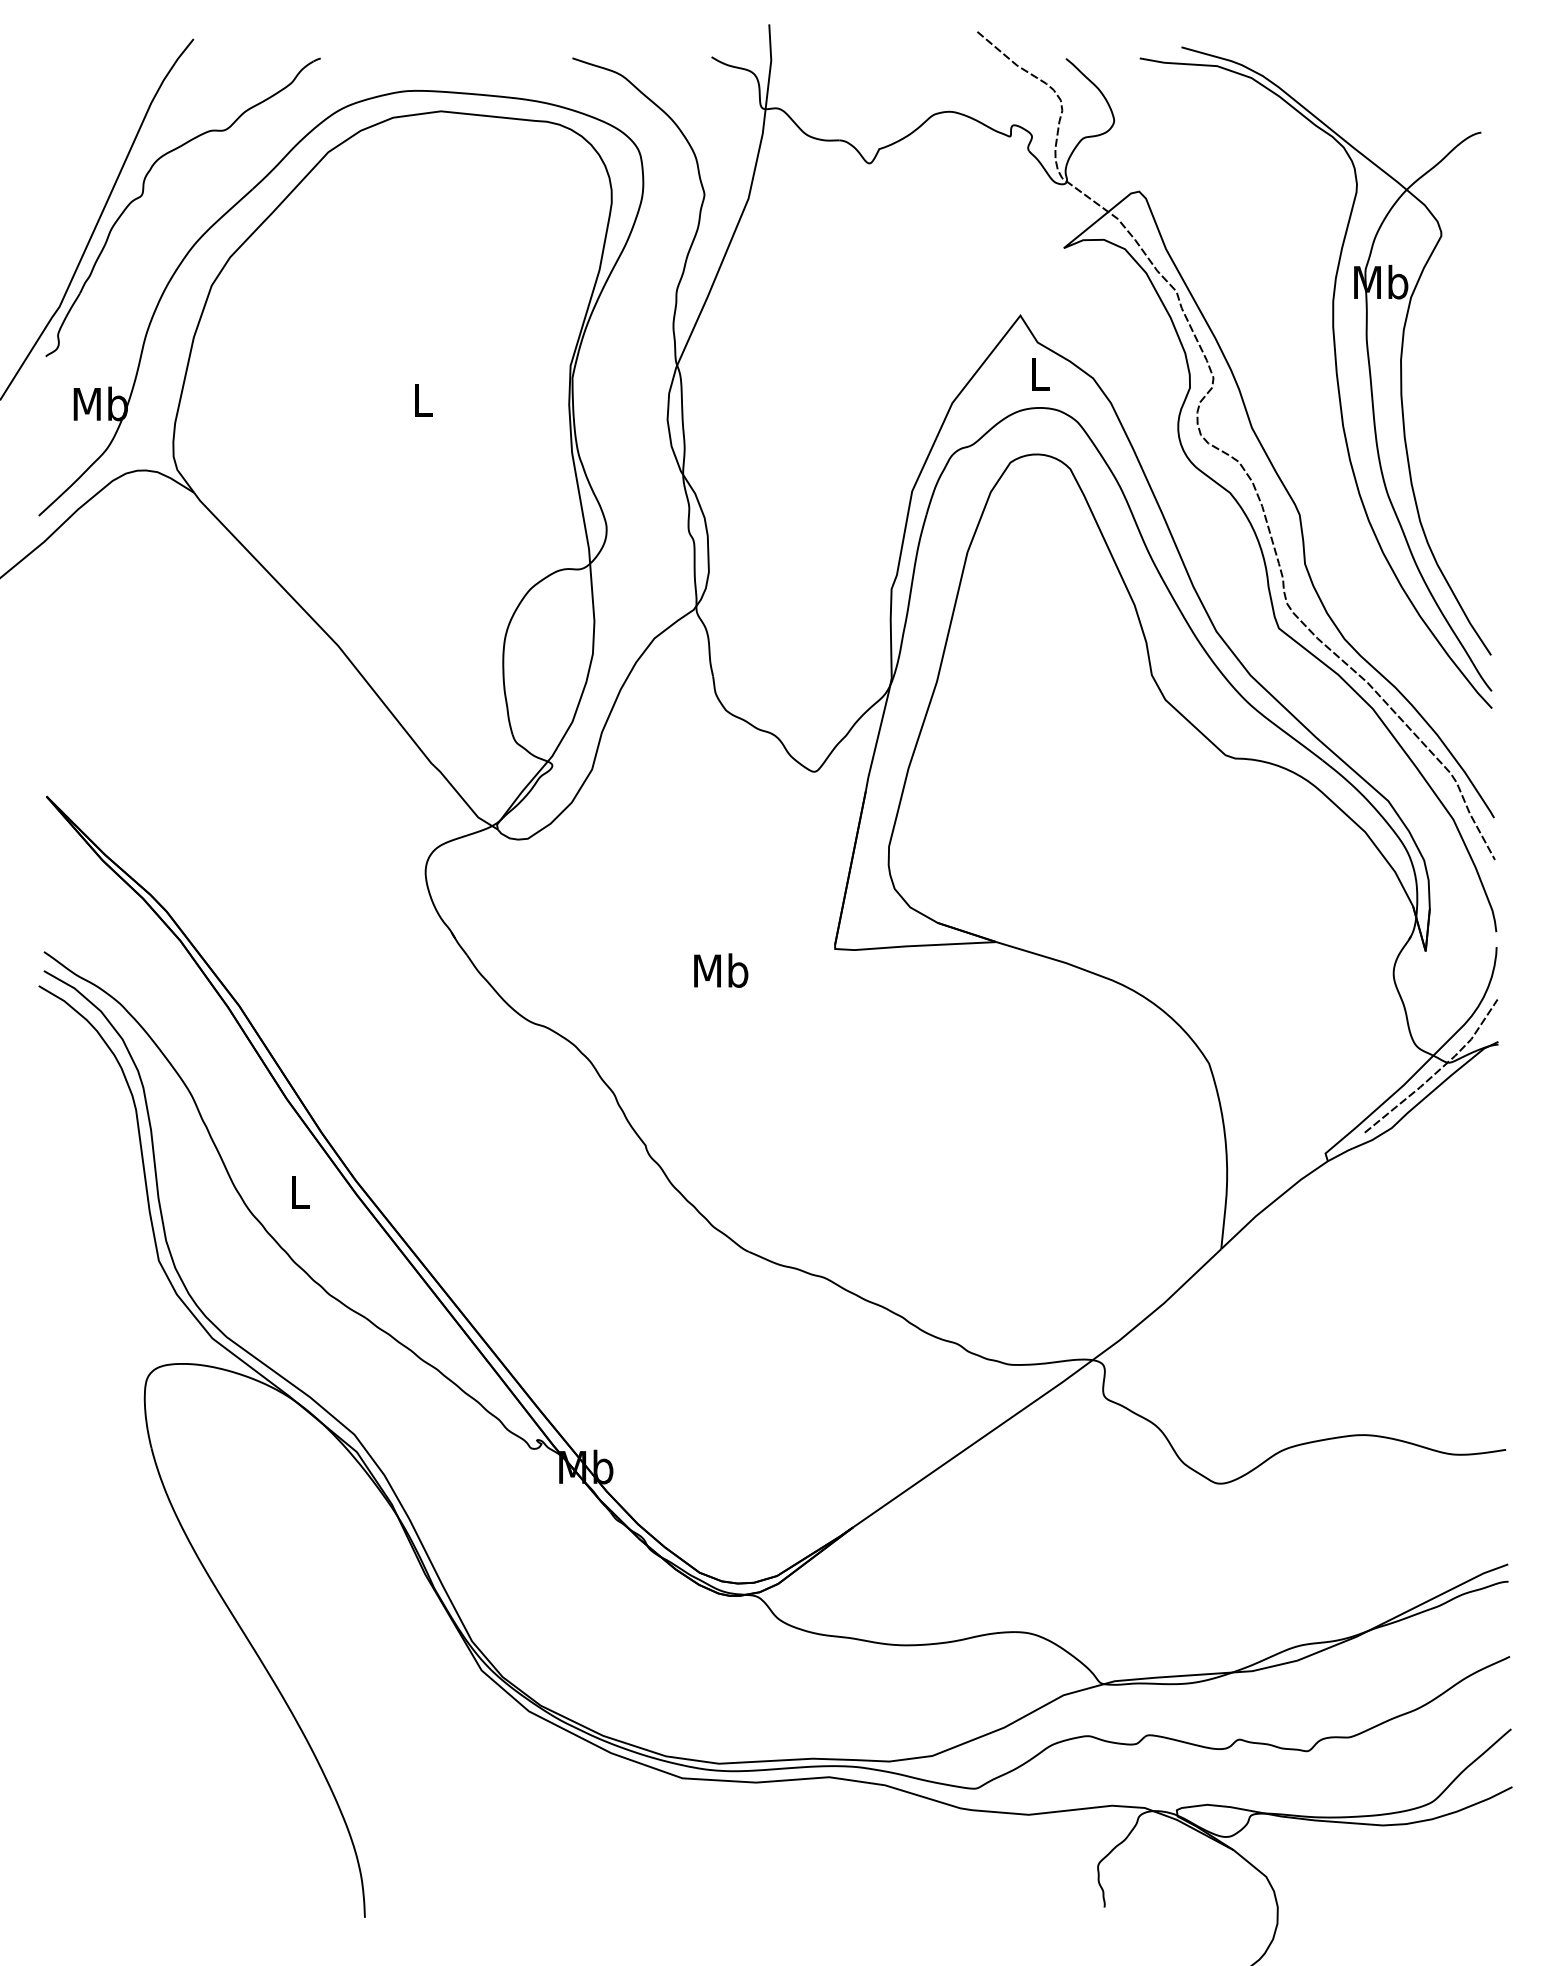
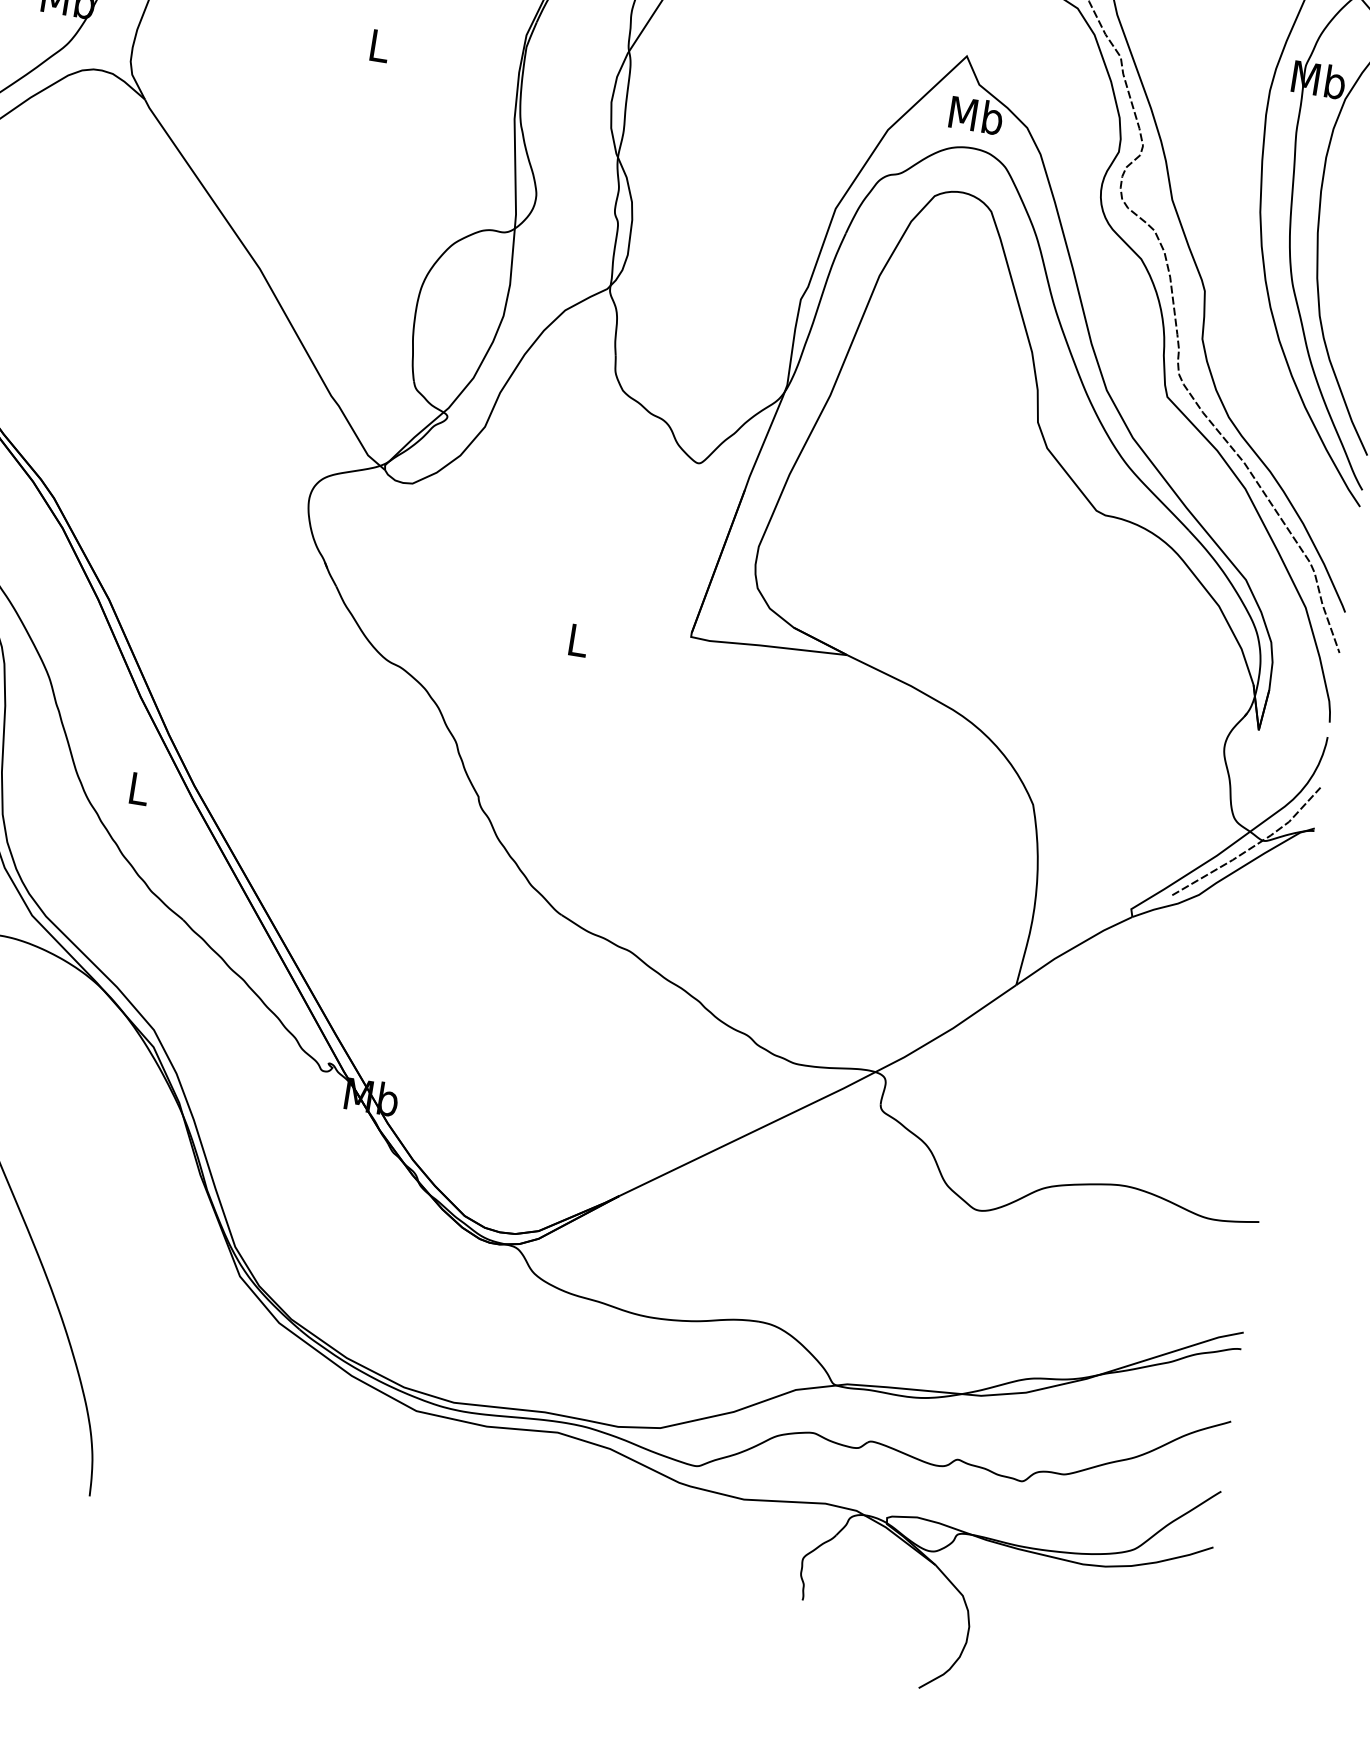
text: (1039, 373) -> (976, 114), L -> Mb
text: (721, 970) -> (578, 640), Mb -> L

